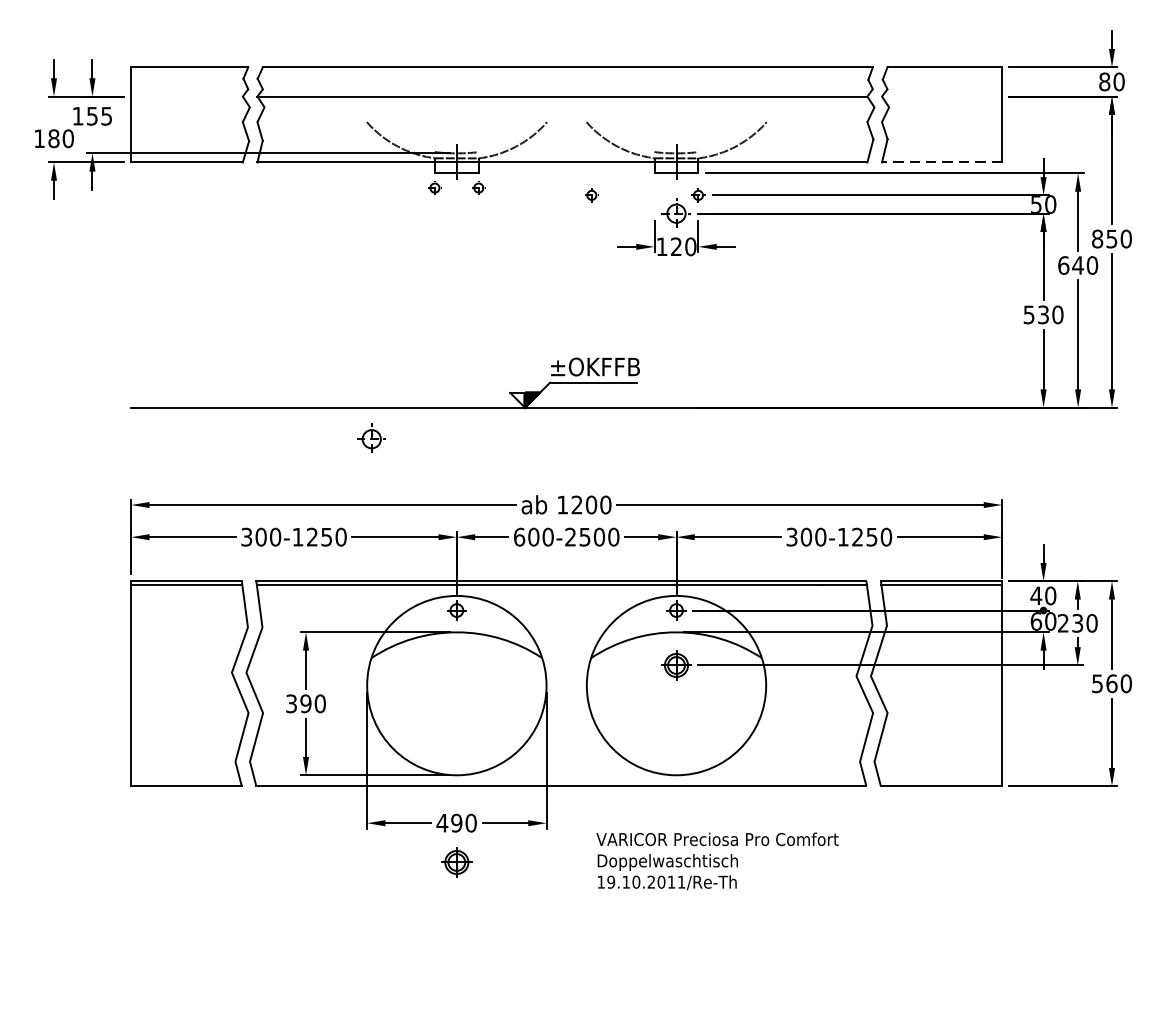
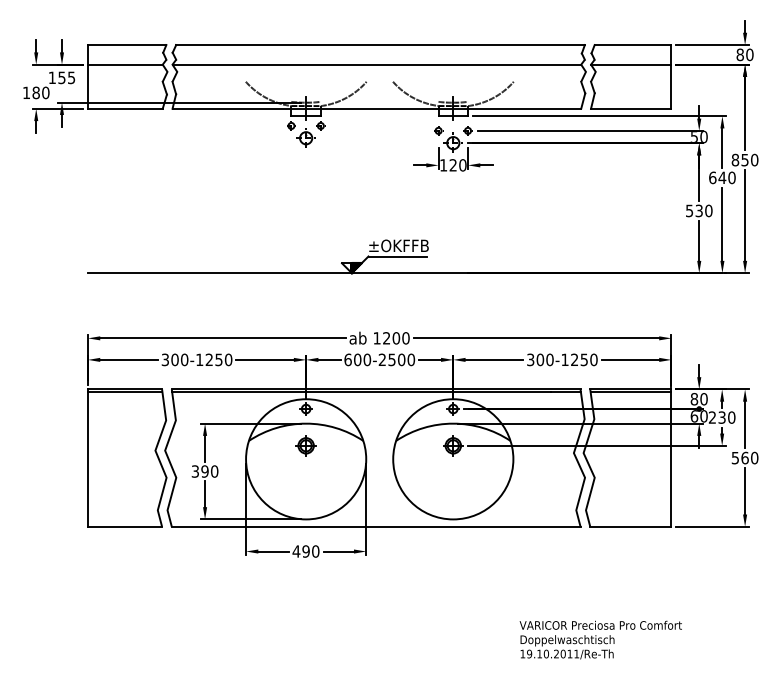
line: (185, 96) -> (124, 64), added
line: (942, 96) -> (631, 64), added
line: (940, 161) -> (630, 108), dashed -> solid
part: (591, 194) -> (438, 130), moved
part: (370, 438) -> (305, 137), moved
text: (1036, 596) -> (694, 399), 40 -> 80
text: (717, 860) -> (600, 639), moved
part: (455, 861) -> (305, 445), moved

